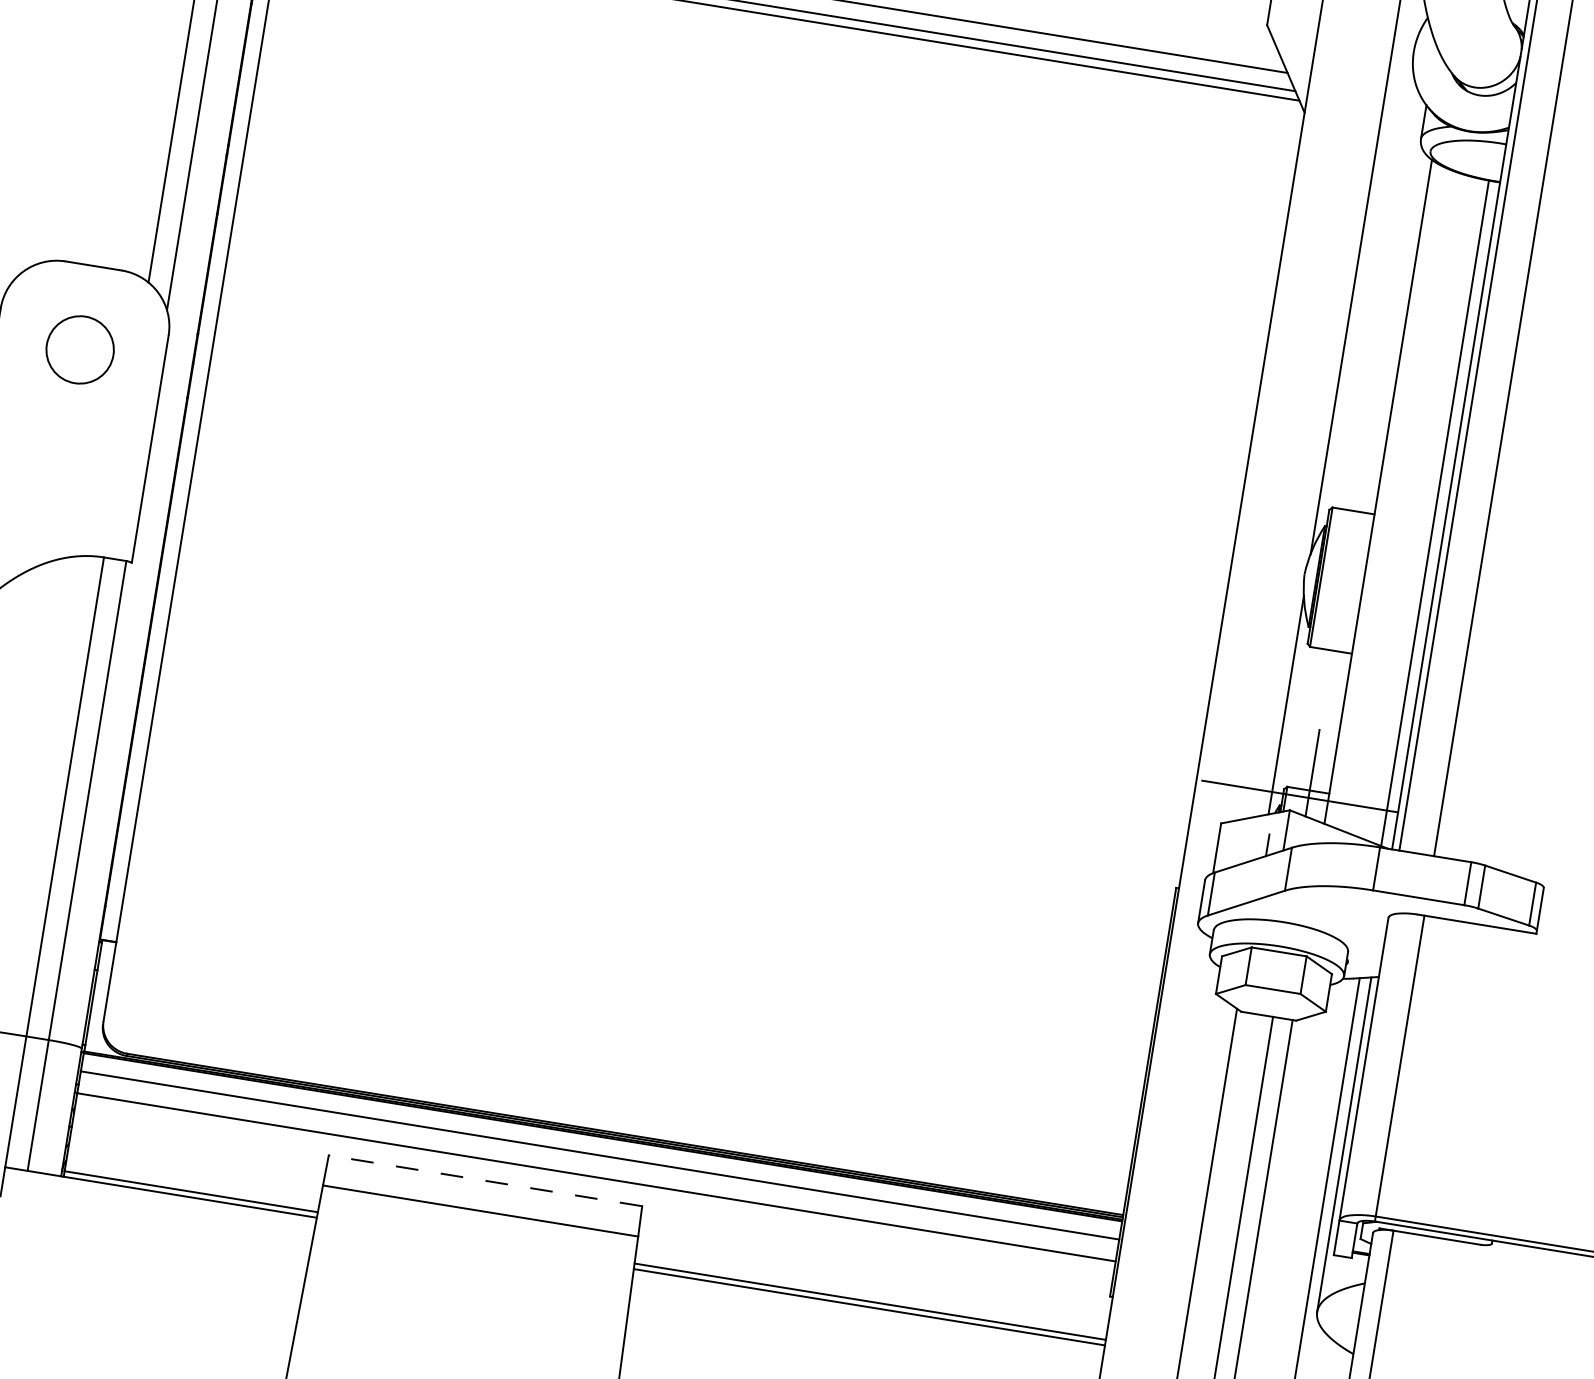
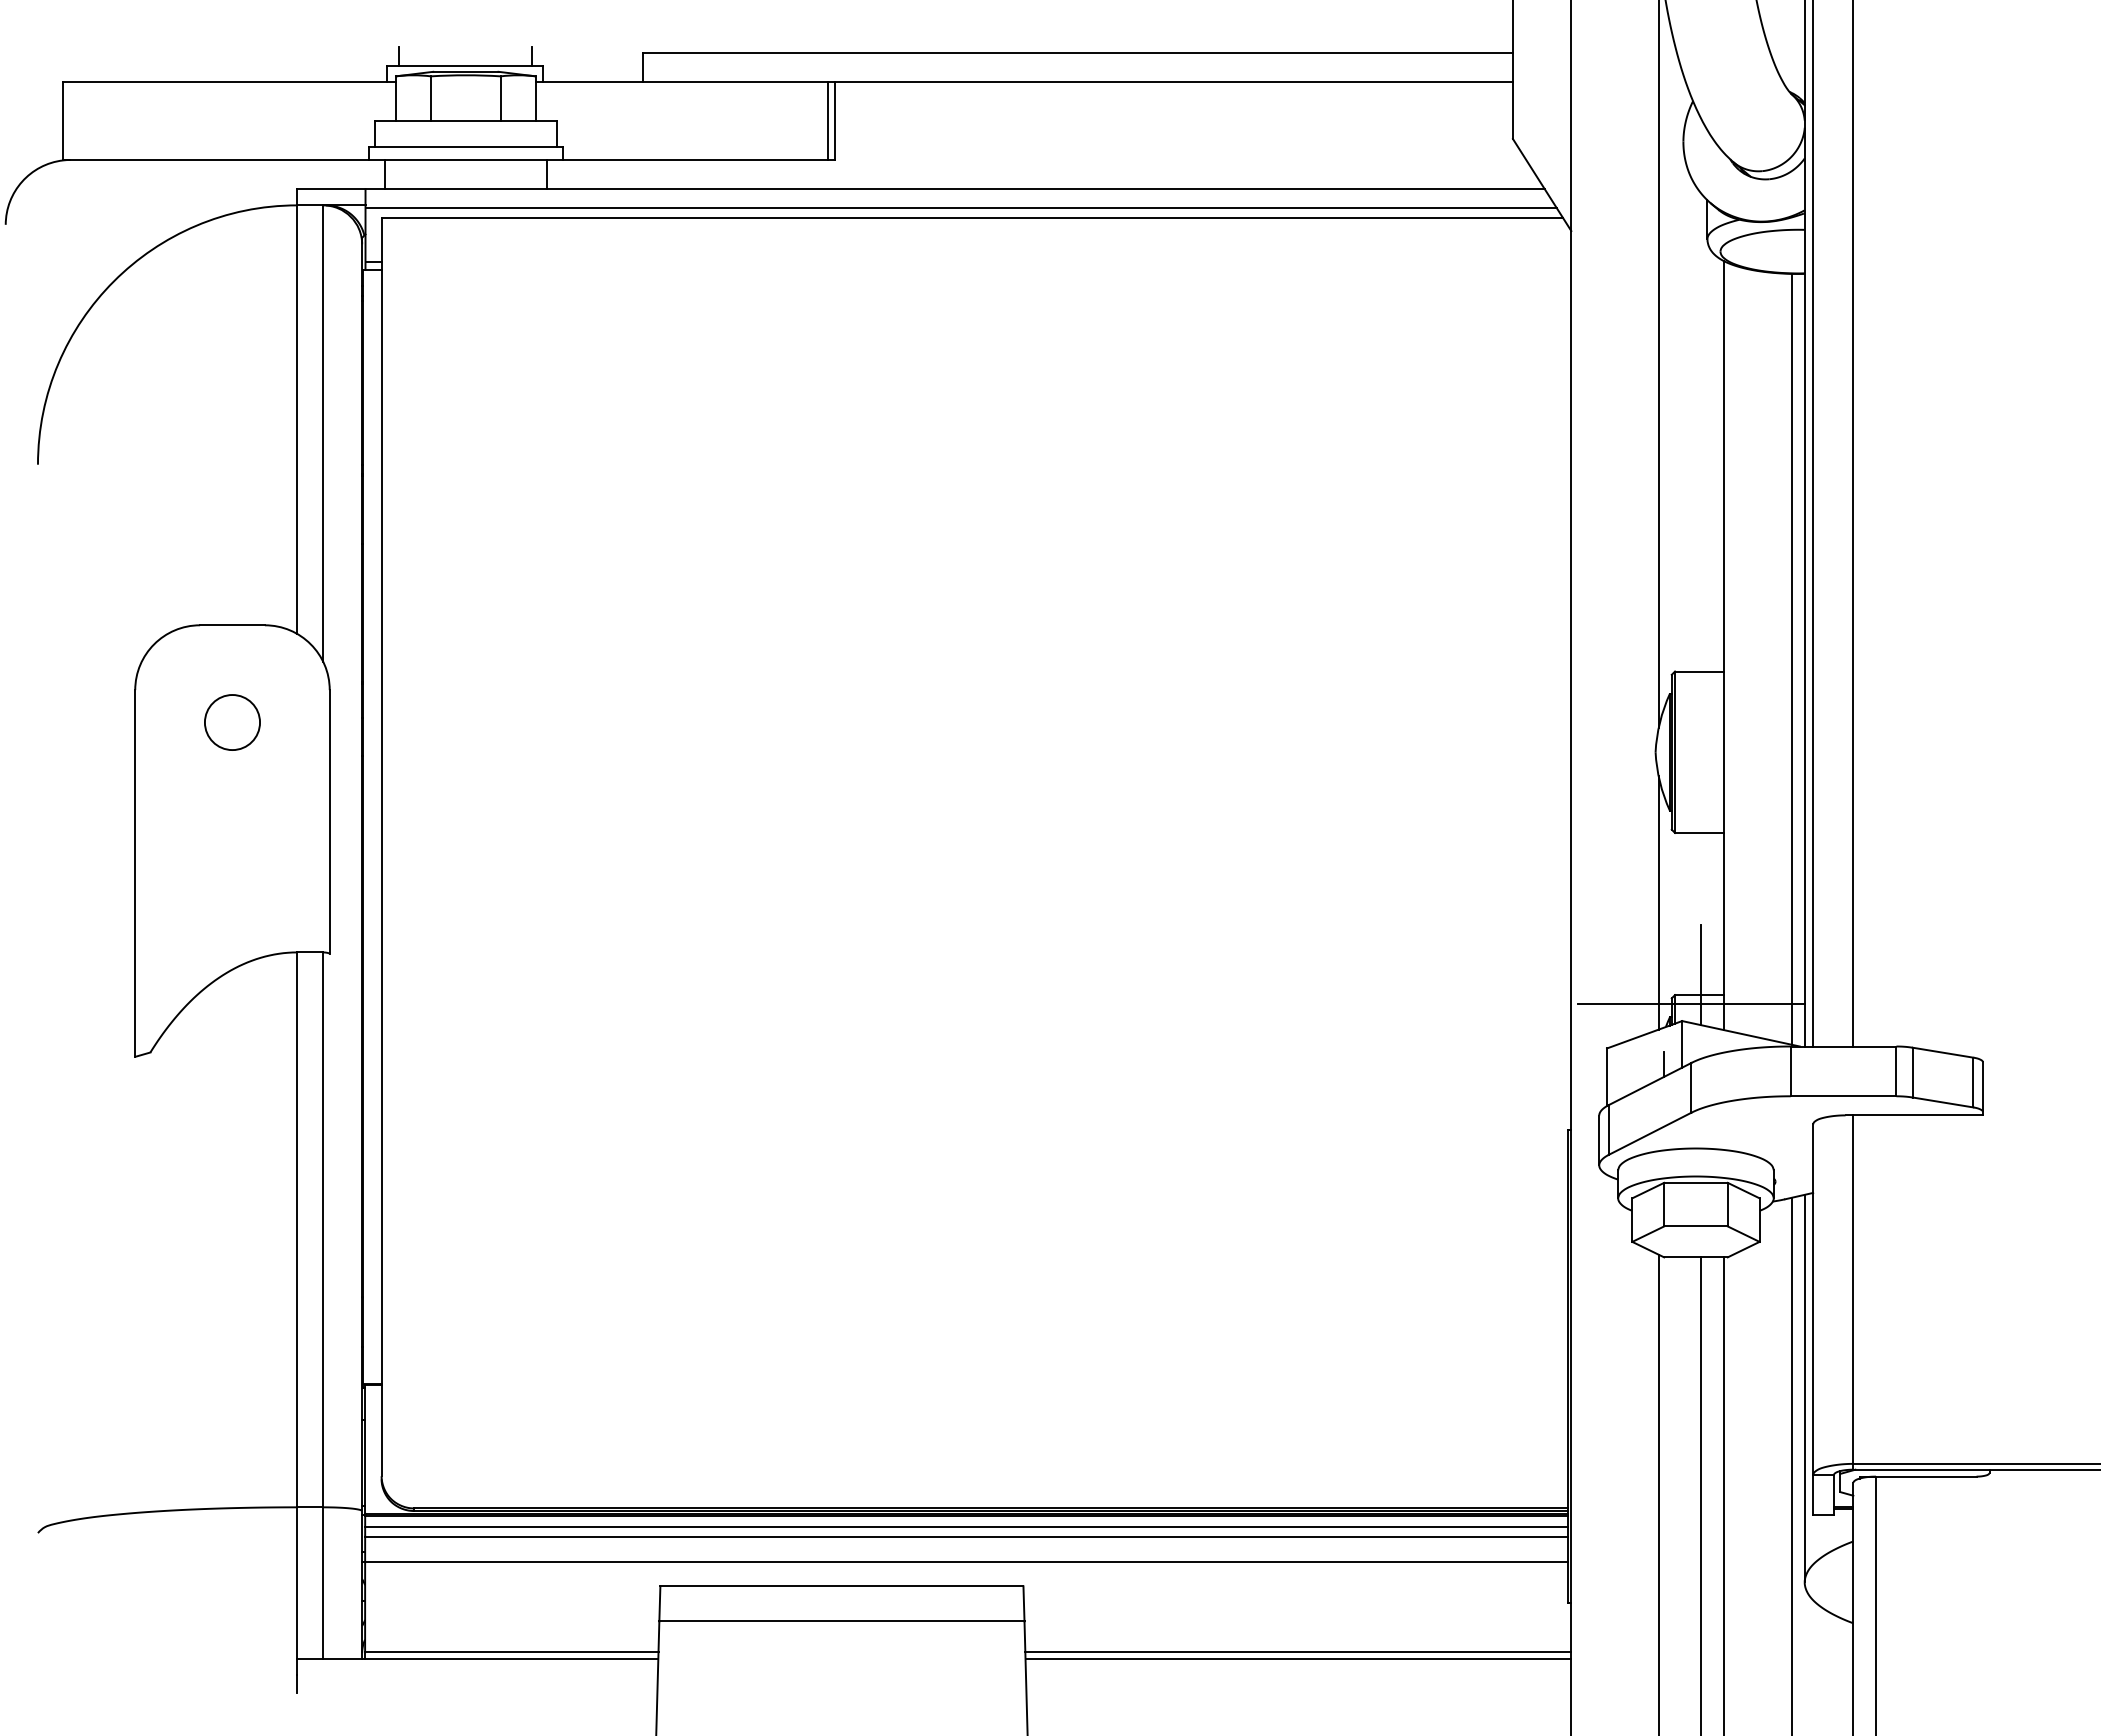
circle: (80, 349) -> (232, 722), size x0.71
line: (601, 1147) -> (966, 1527), added
line: (485, 1180) -> (841, 1586), dashed -> solid

